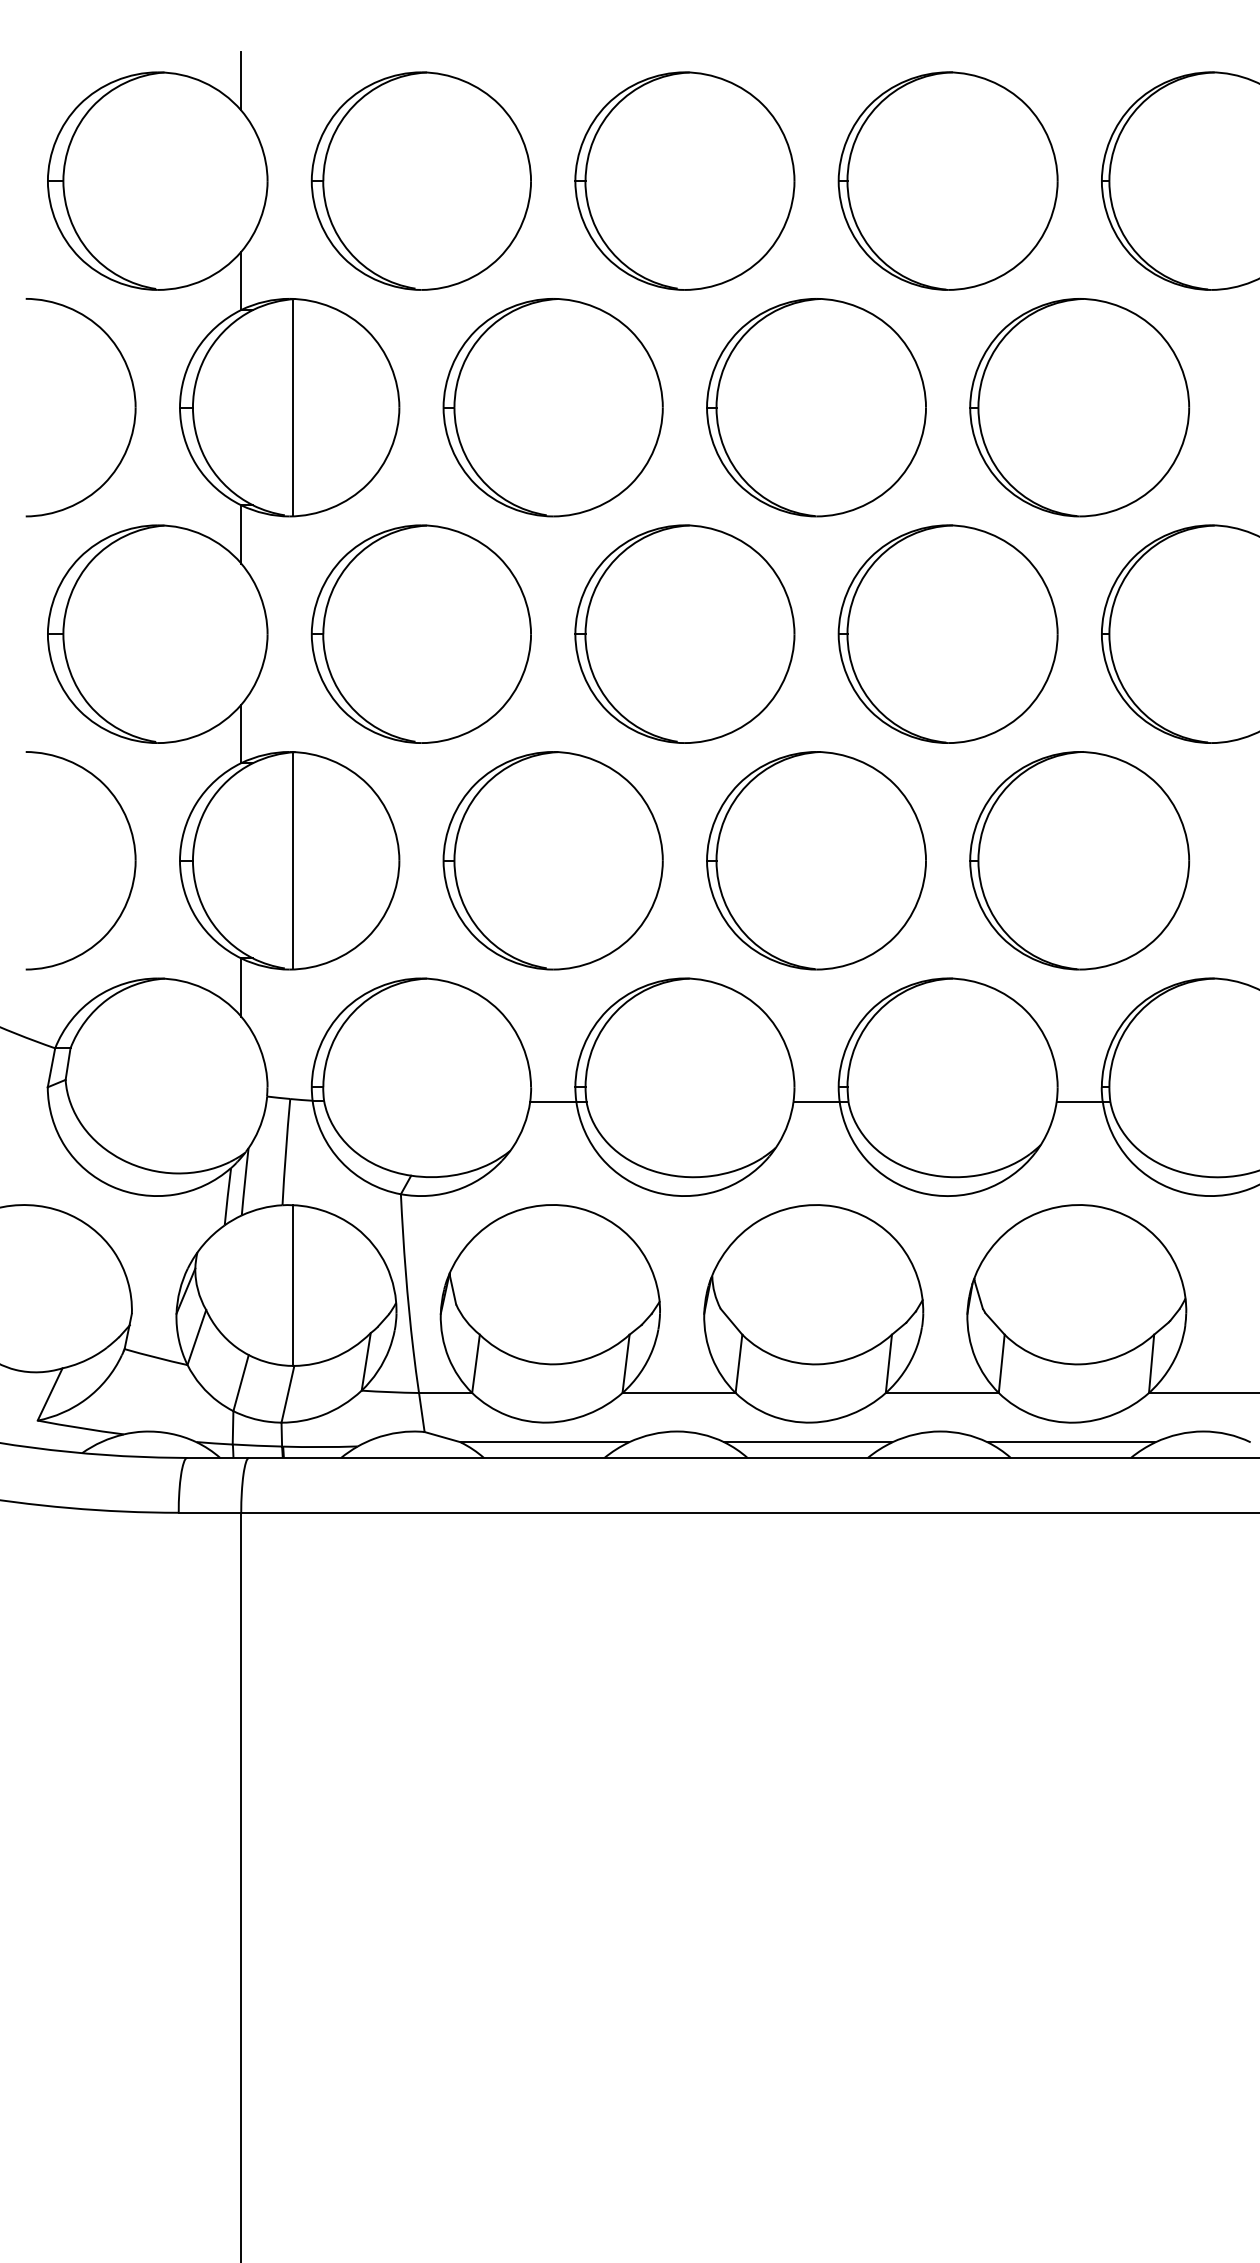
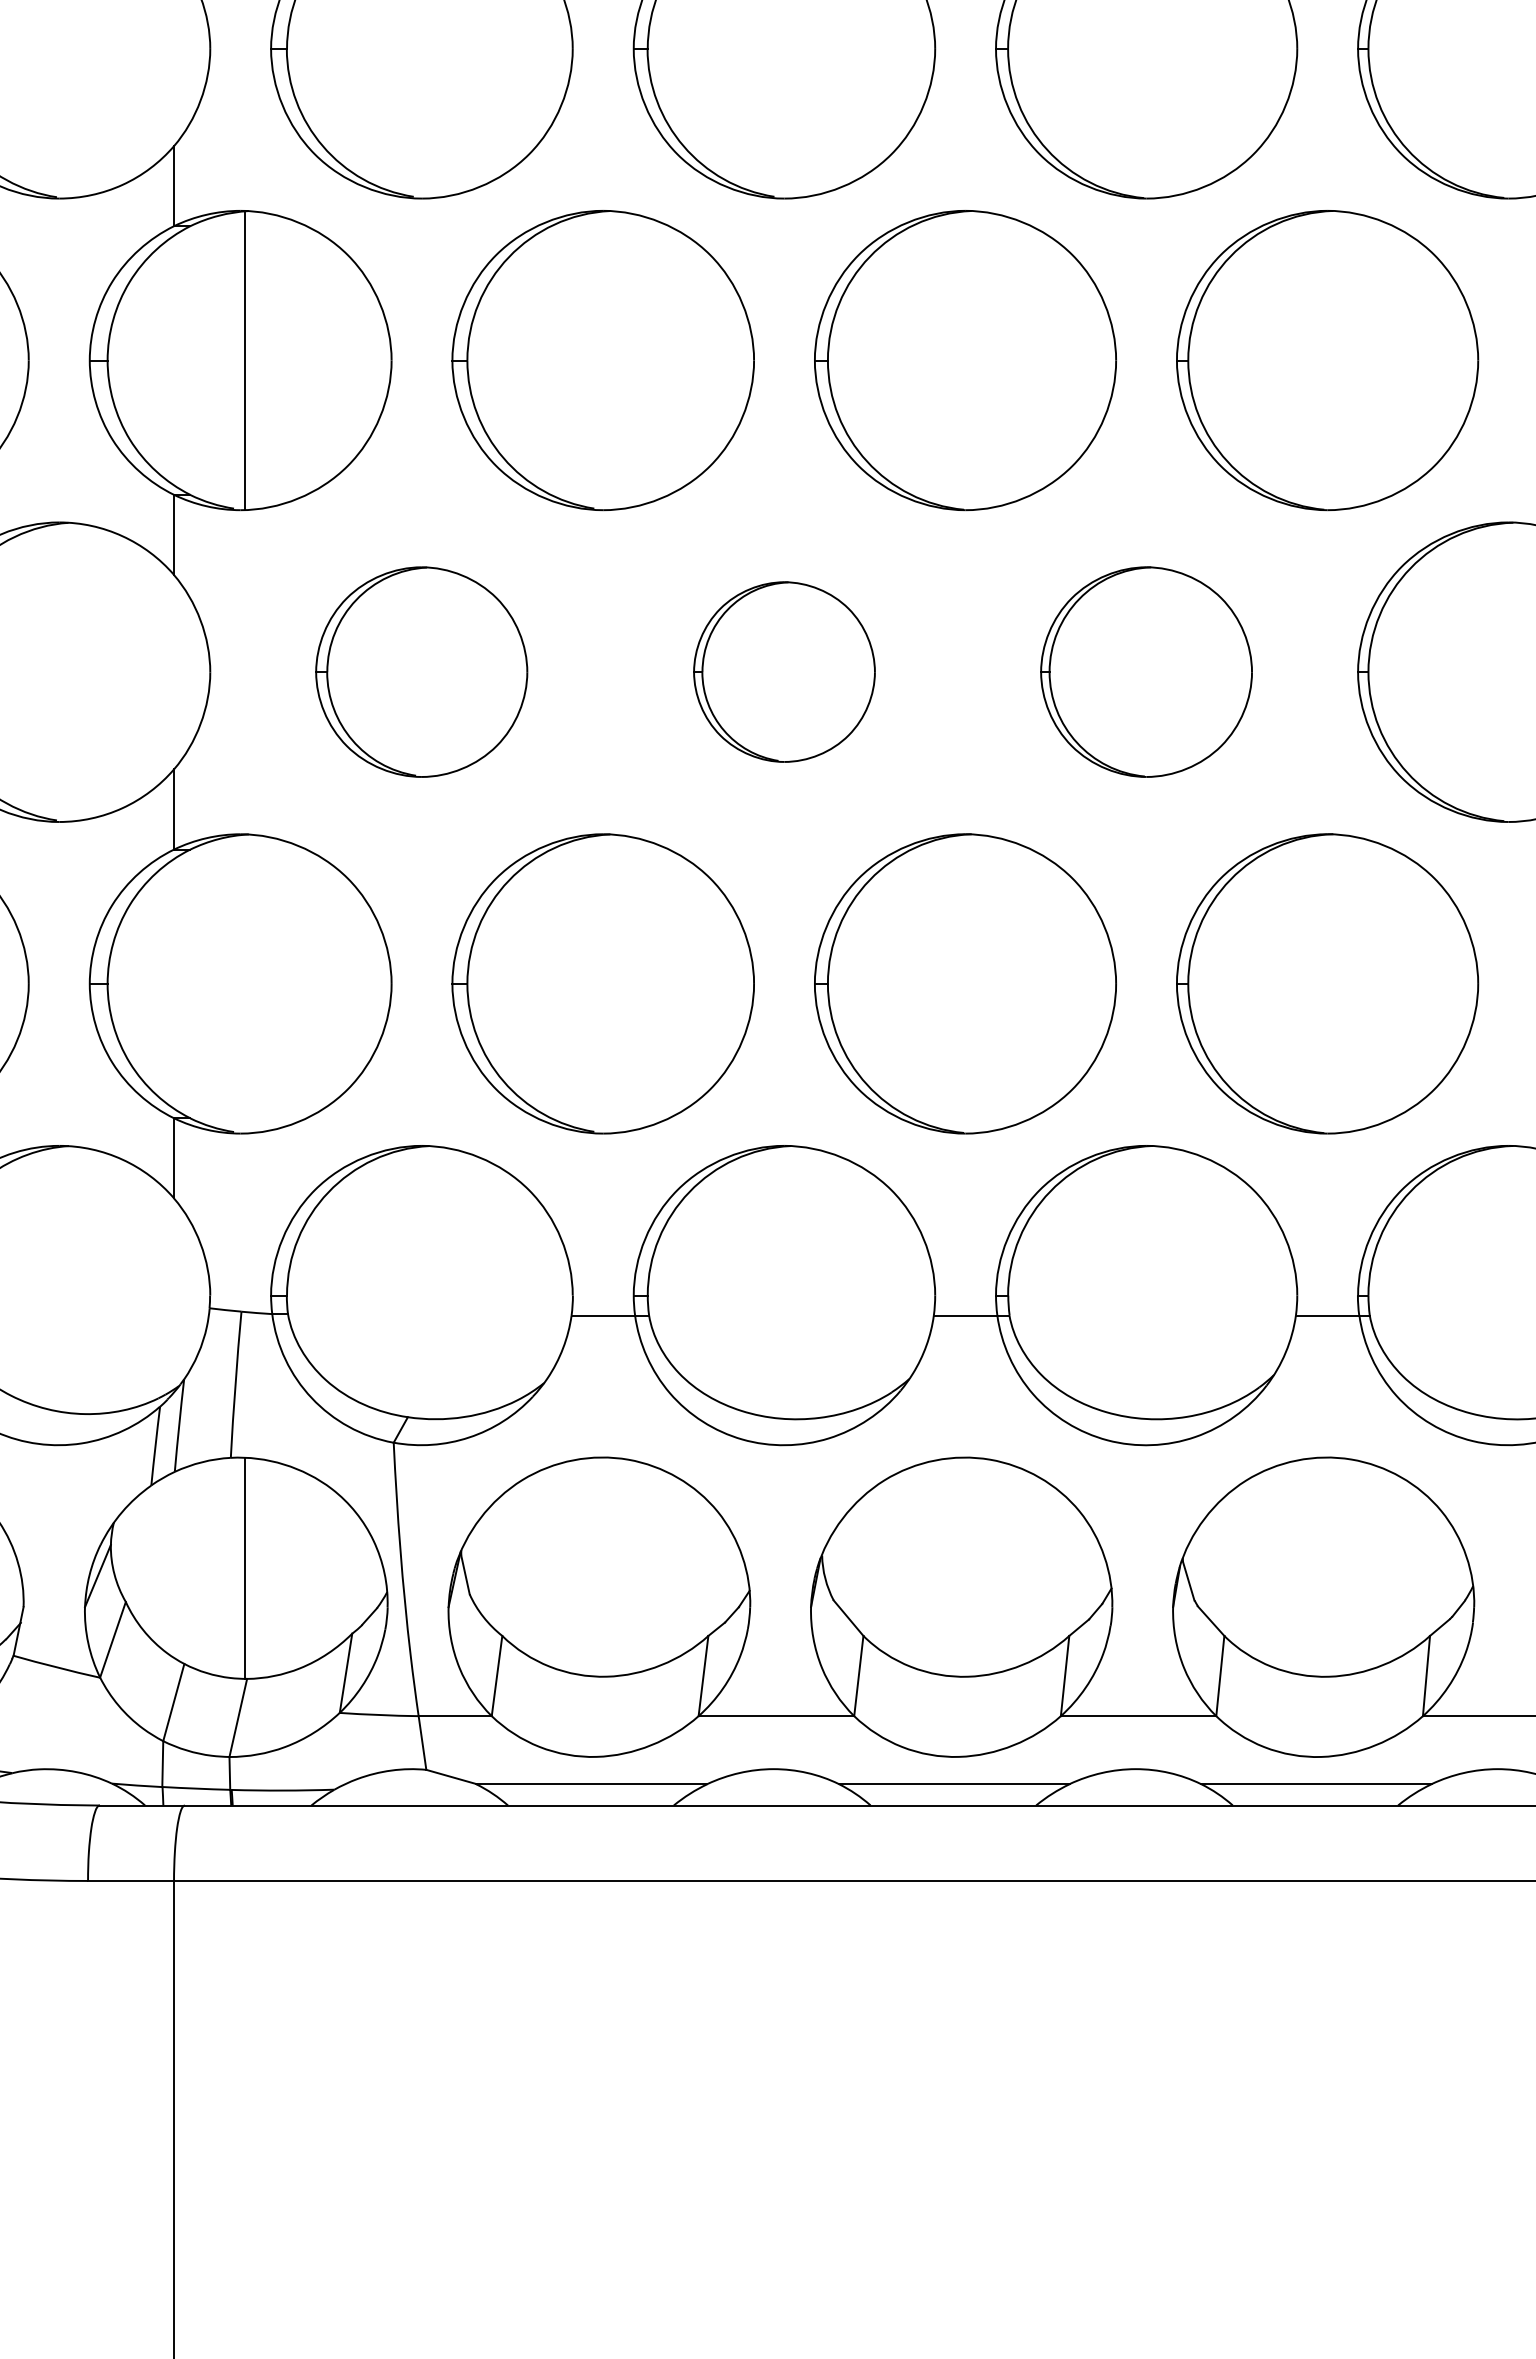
part: (420, 633) -> (420, 671), size x0.7
part: (684, 633) -> (783, 671), size x0.6
part: (947, 633) -> (1145, 671), size x0.7
line: (292, 860) -> (244, 983), removed

